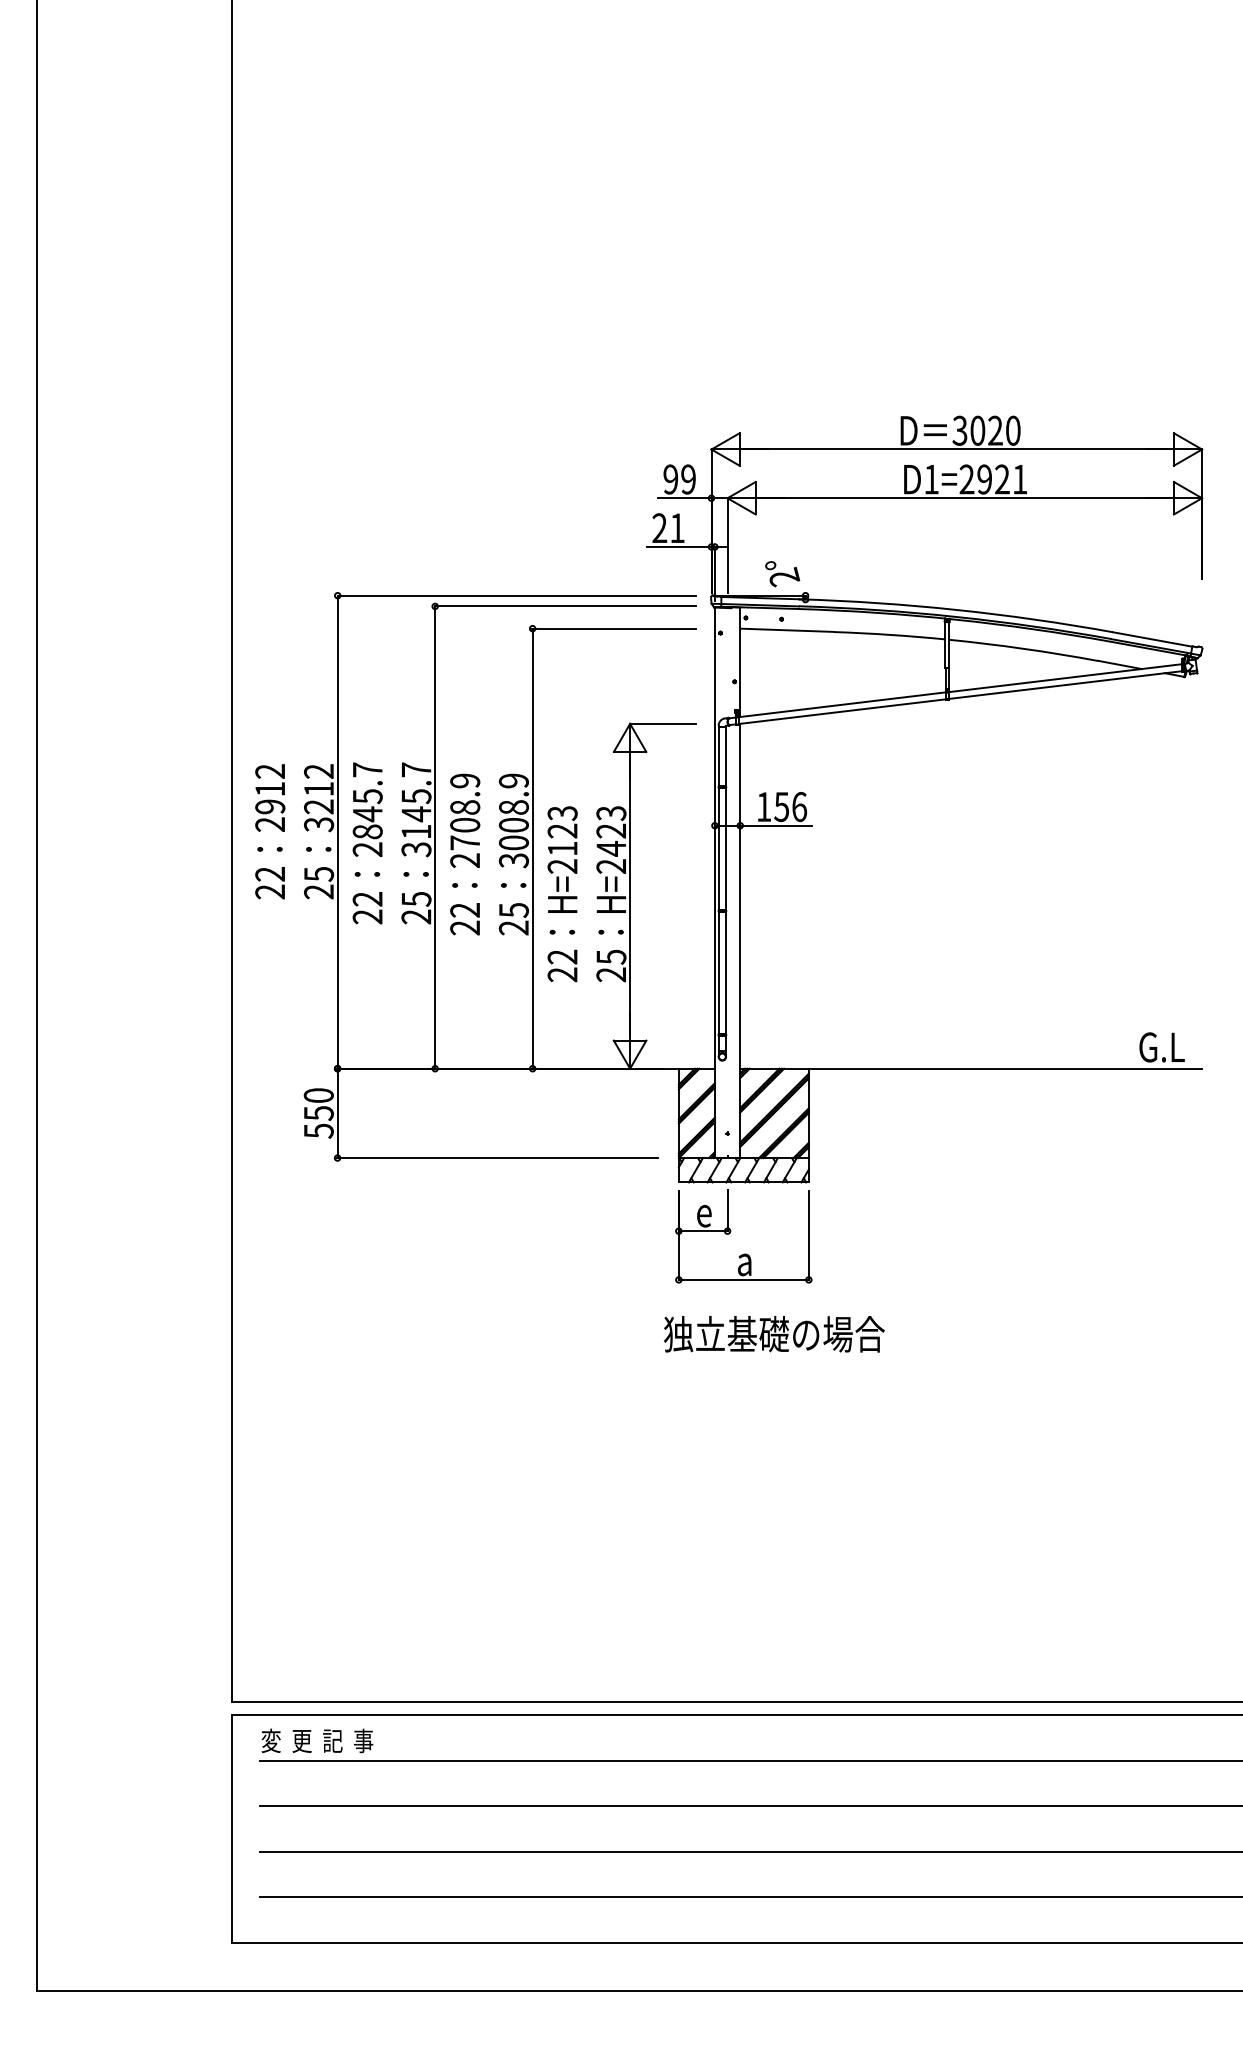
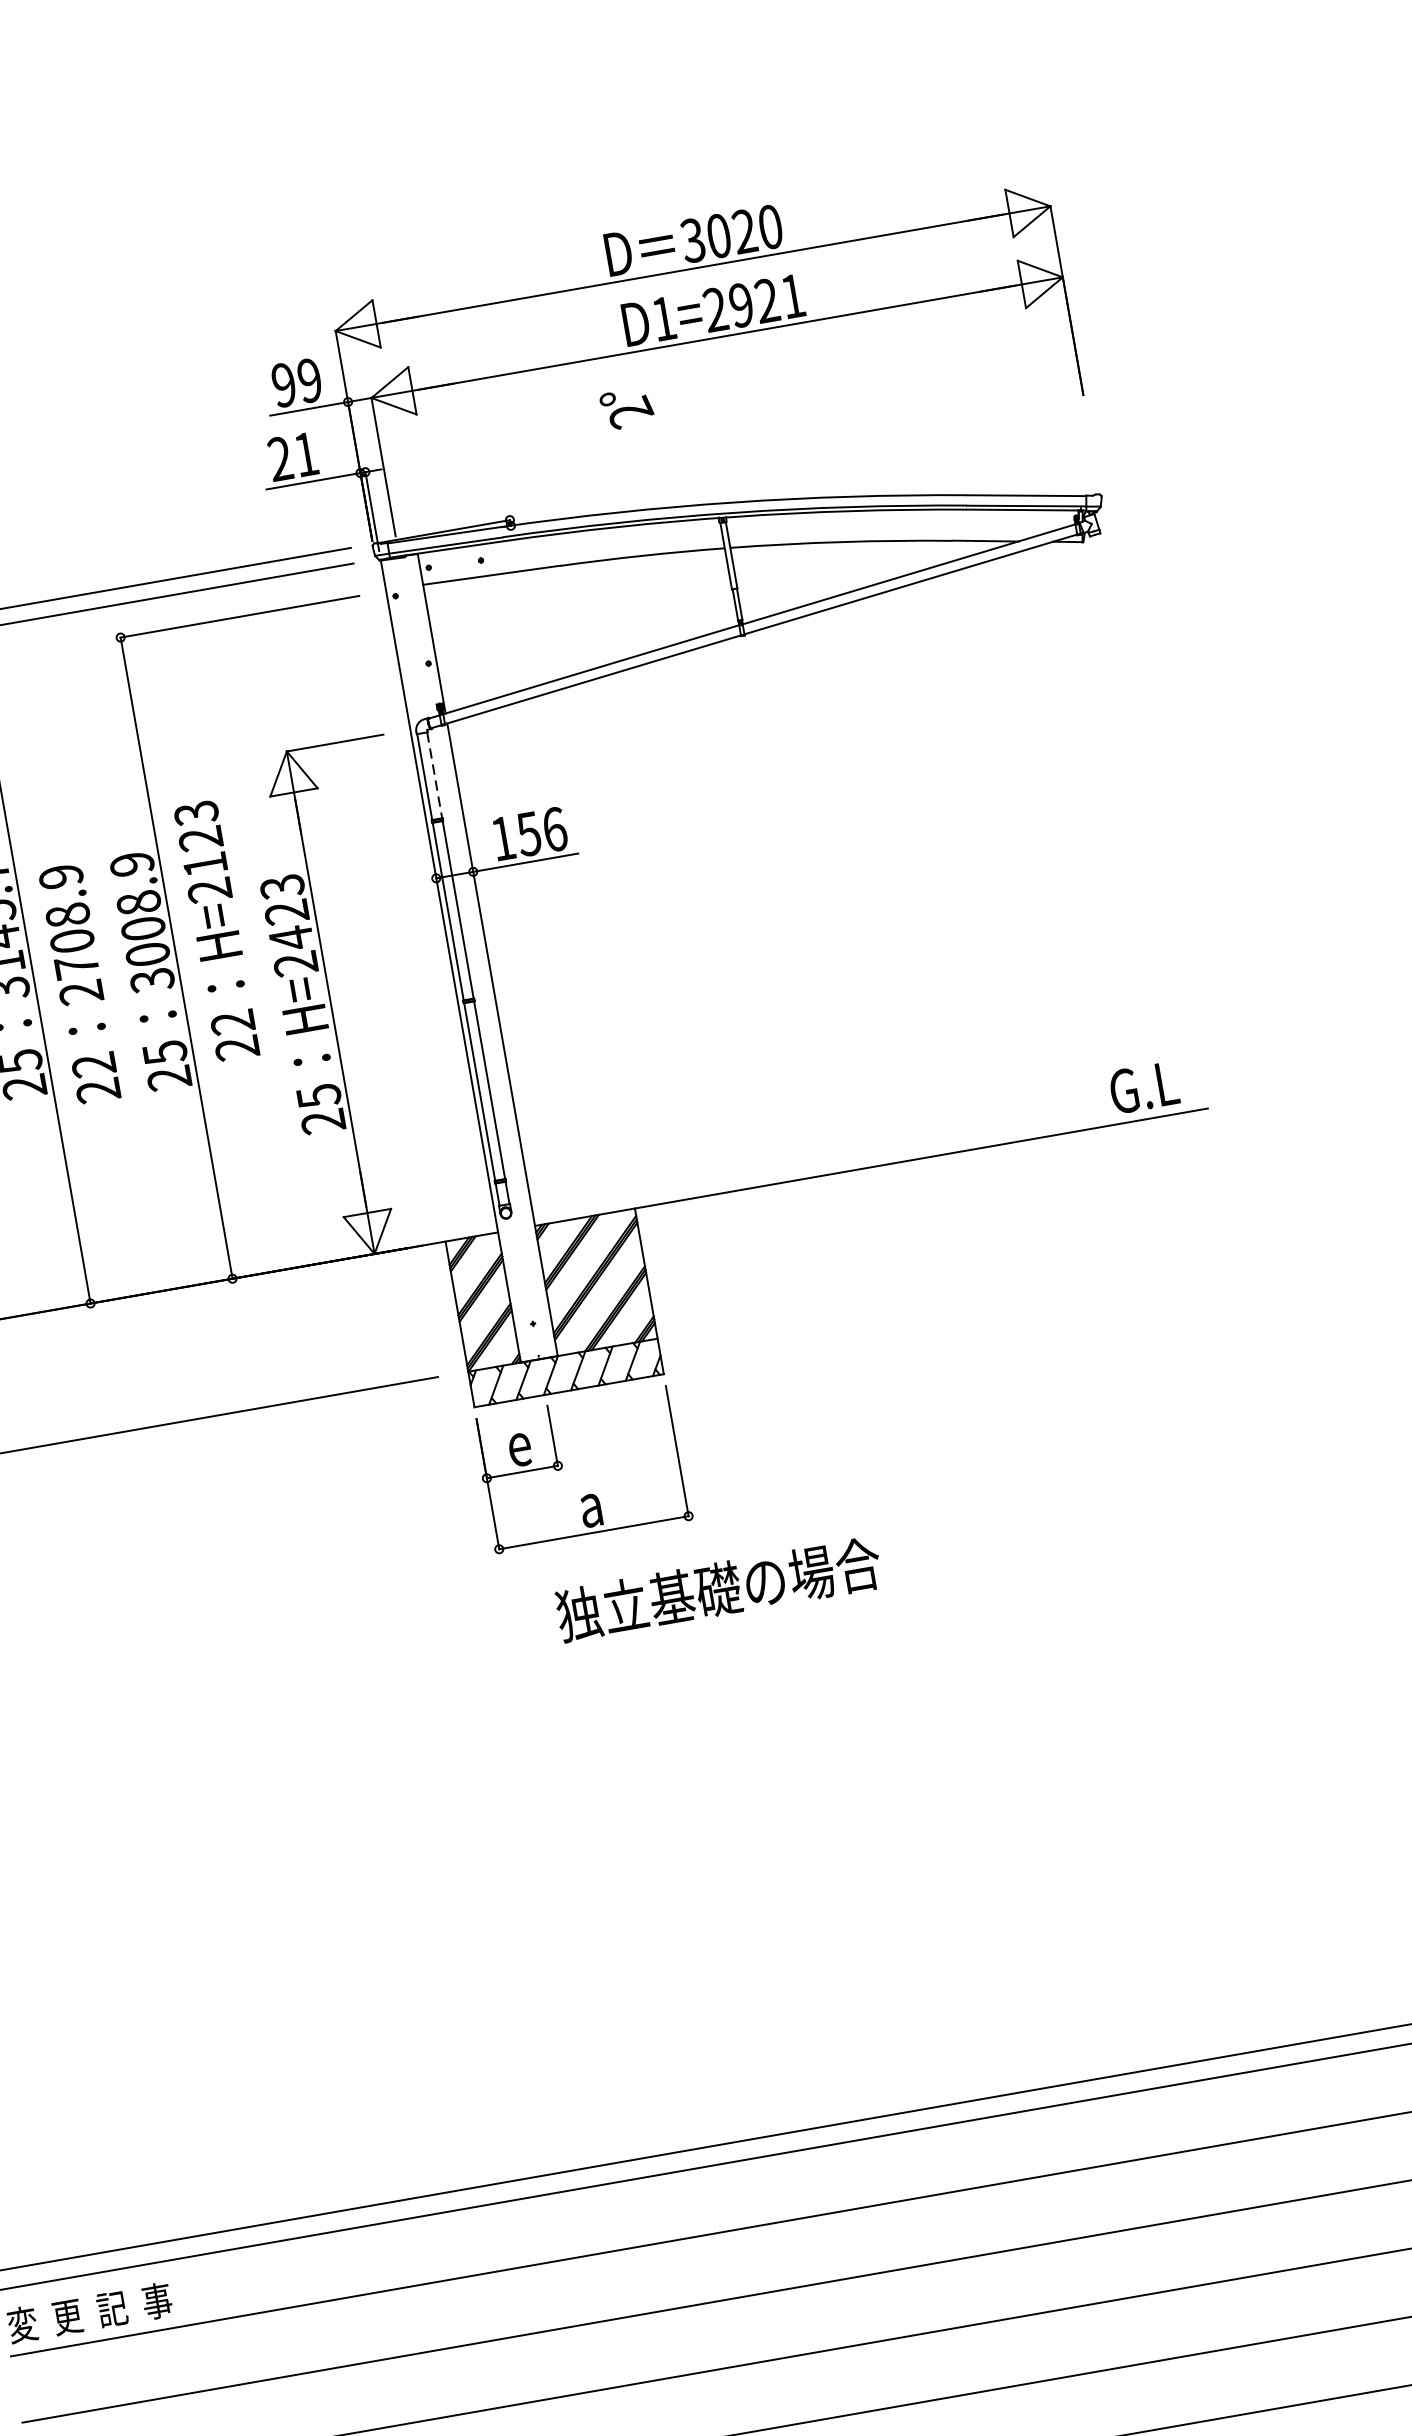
text: (782, 574) -> (627, 409), moved
line: (725, 757) -> (434, 776), solid -> dashed
text: (562, 894) -> (216, 931), moved
text: (774, 1334) -> (719, 1589), moved

